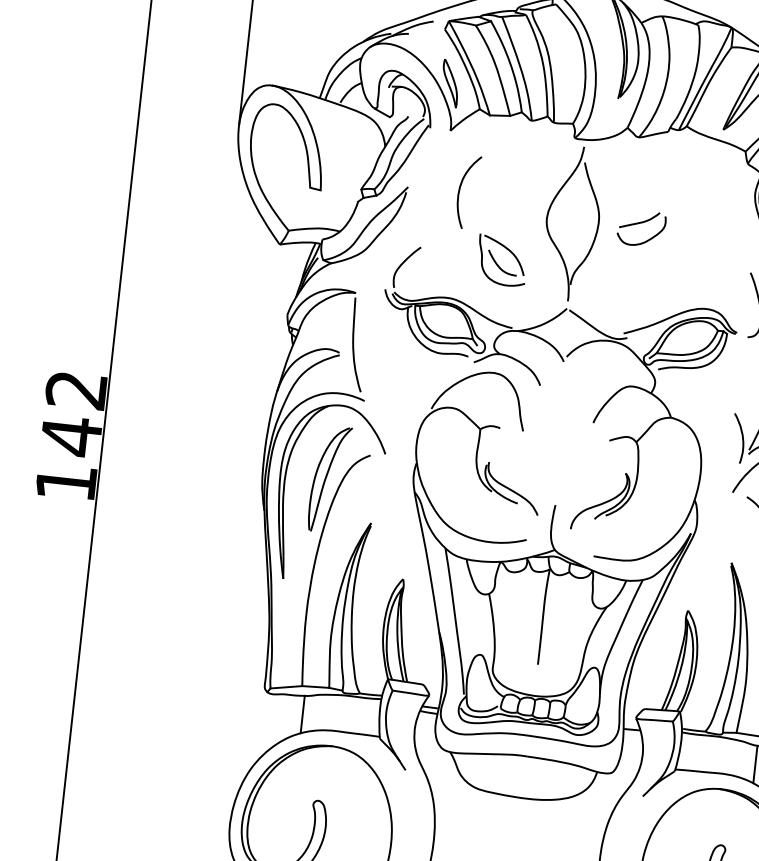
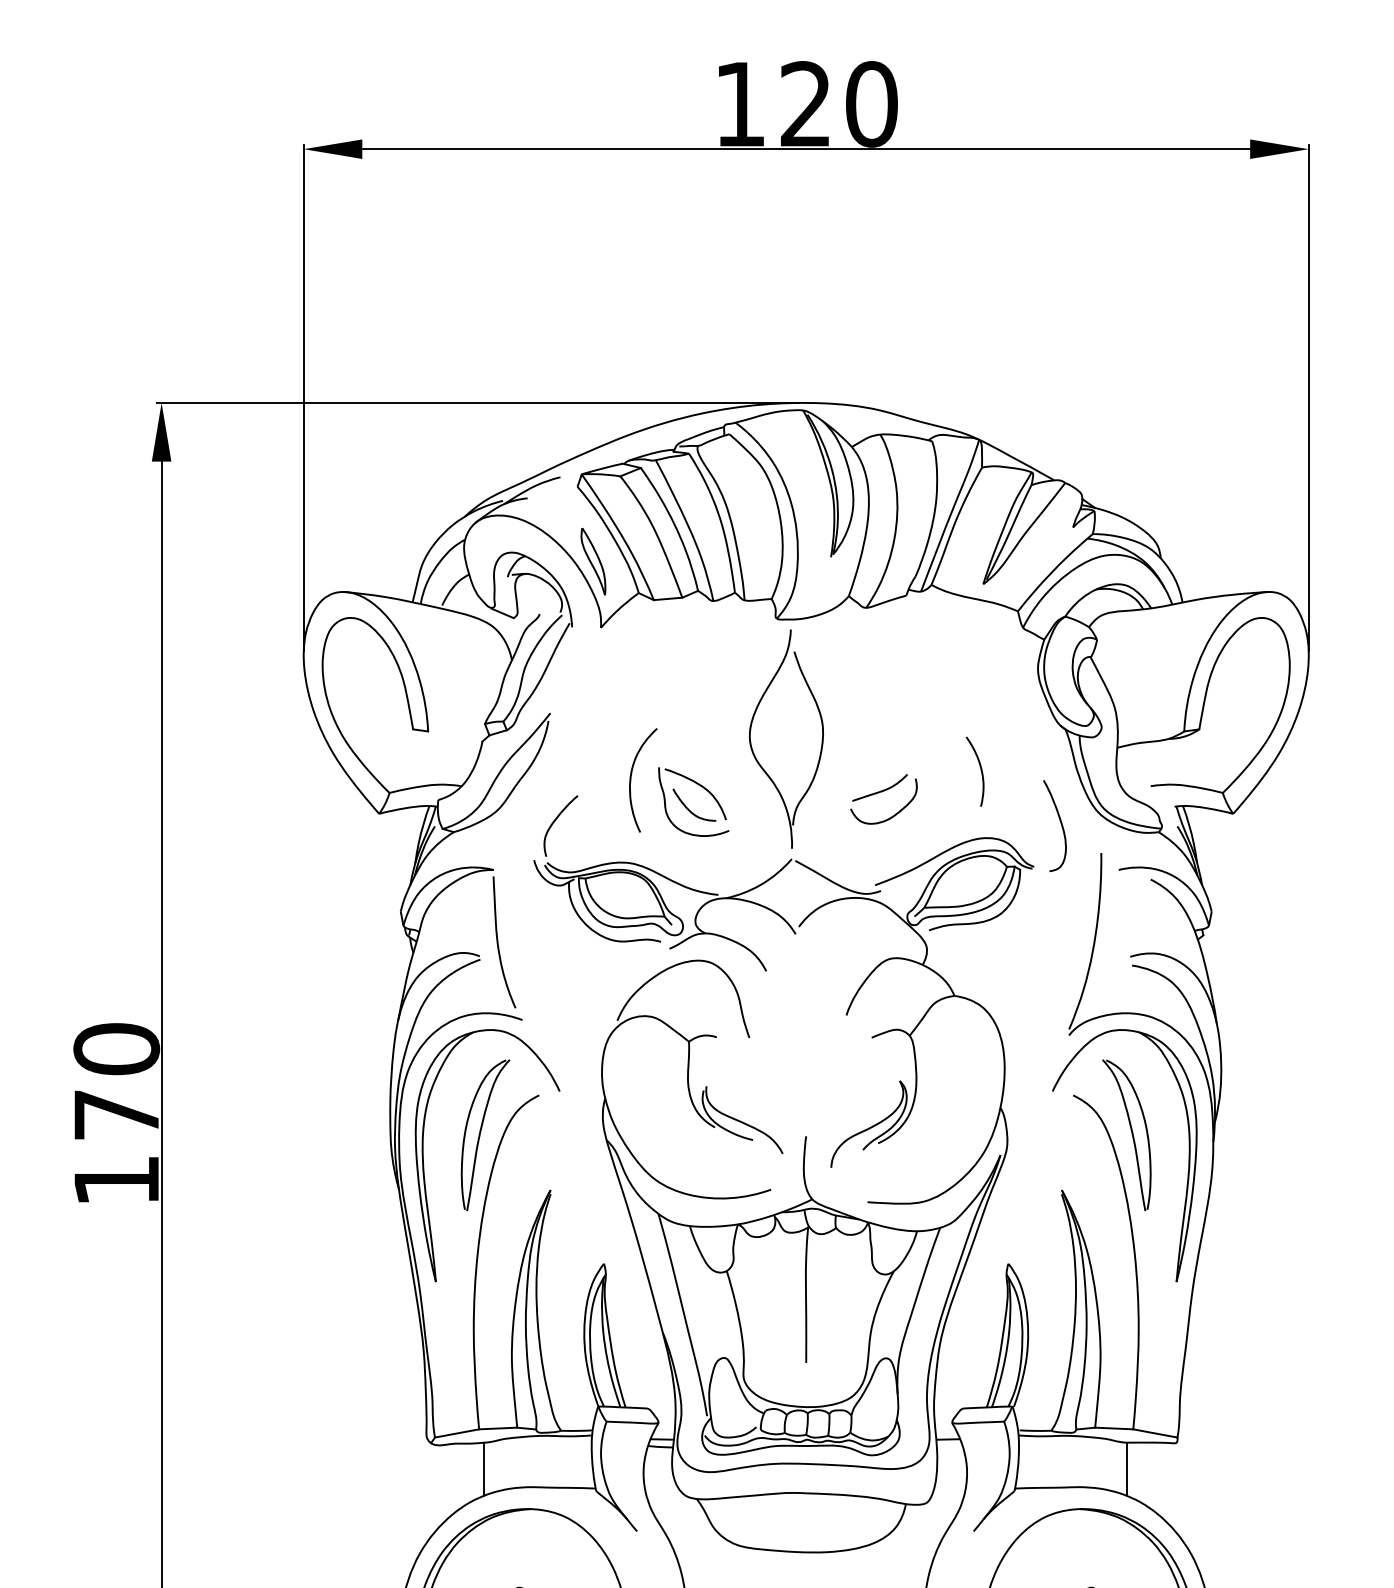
curve: (459, 191) -> (631, 780), moved
part: (641, 223) -> (882, 792), moved
text: (73, 413) -> (116, 1082), 142 -> 170
curve: (742, 438) -> (980, 770), moved

